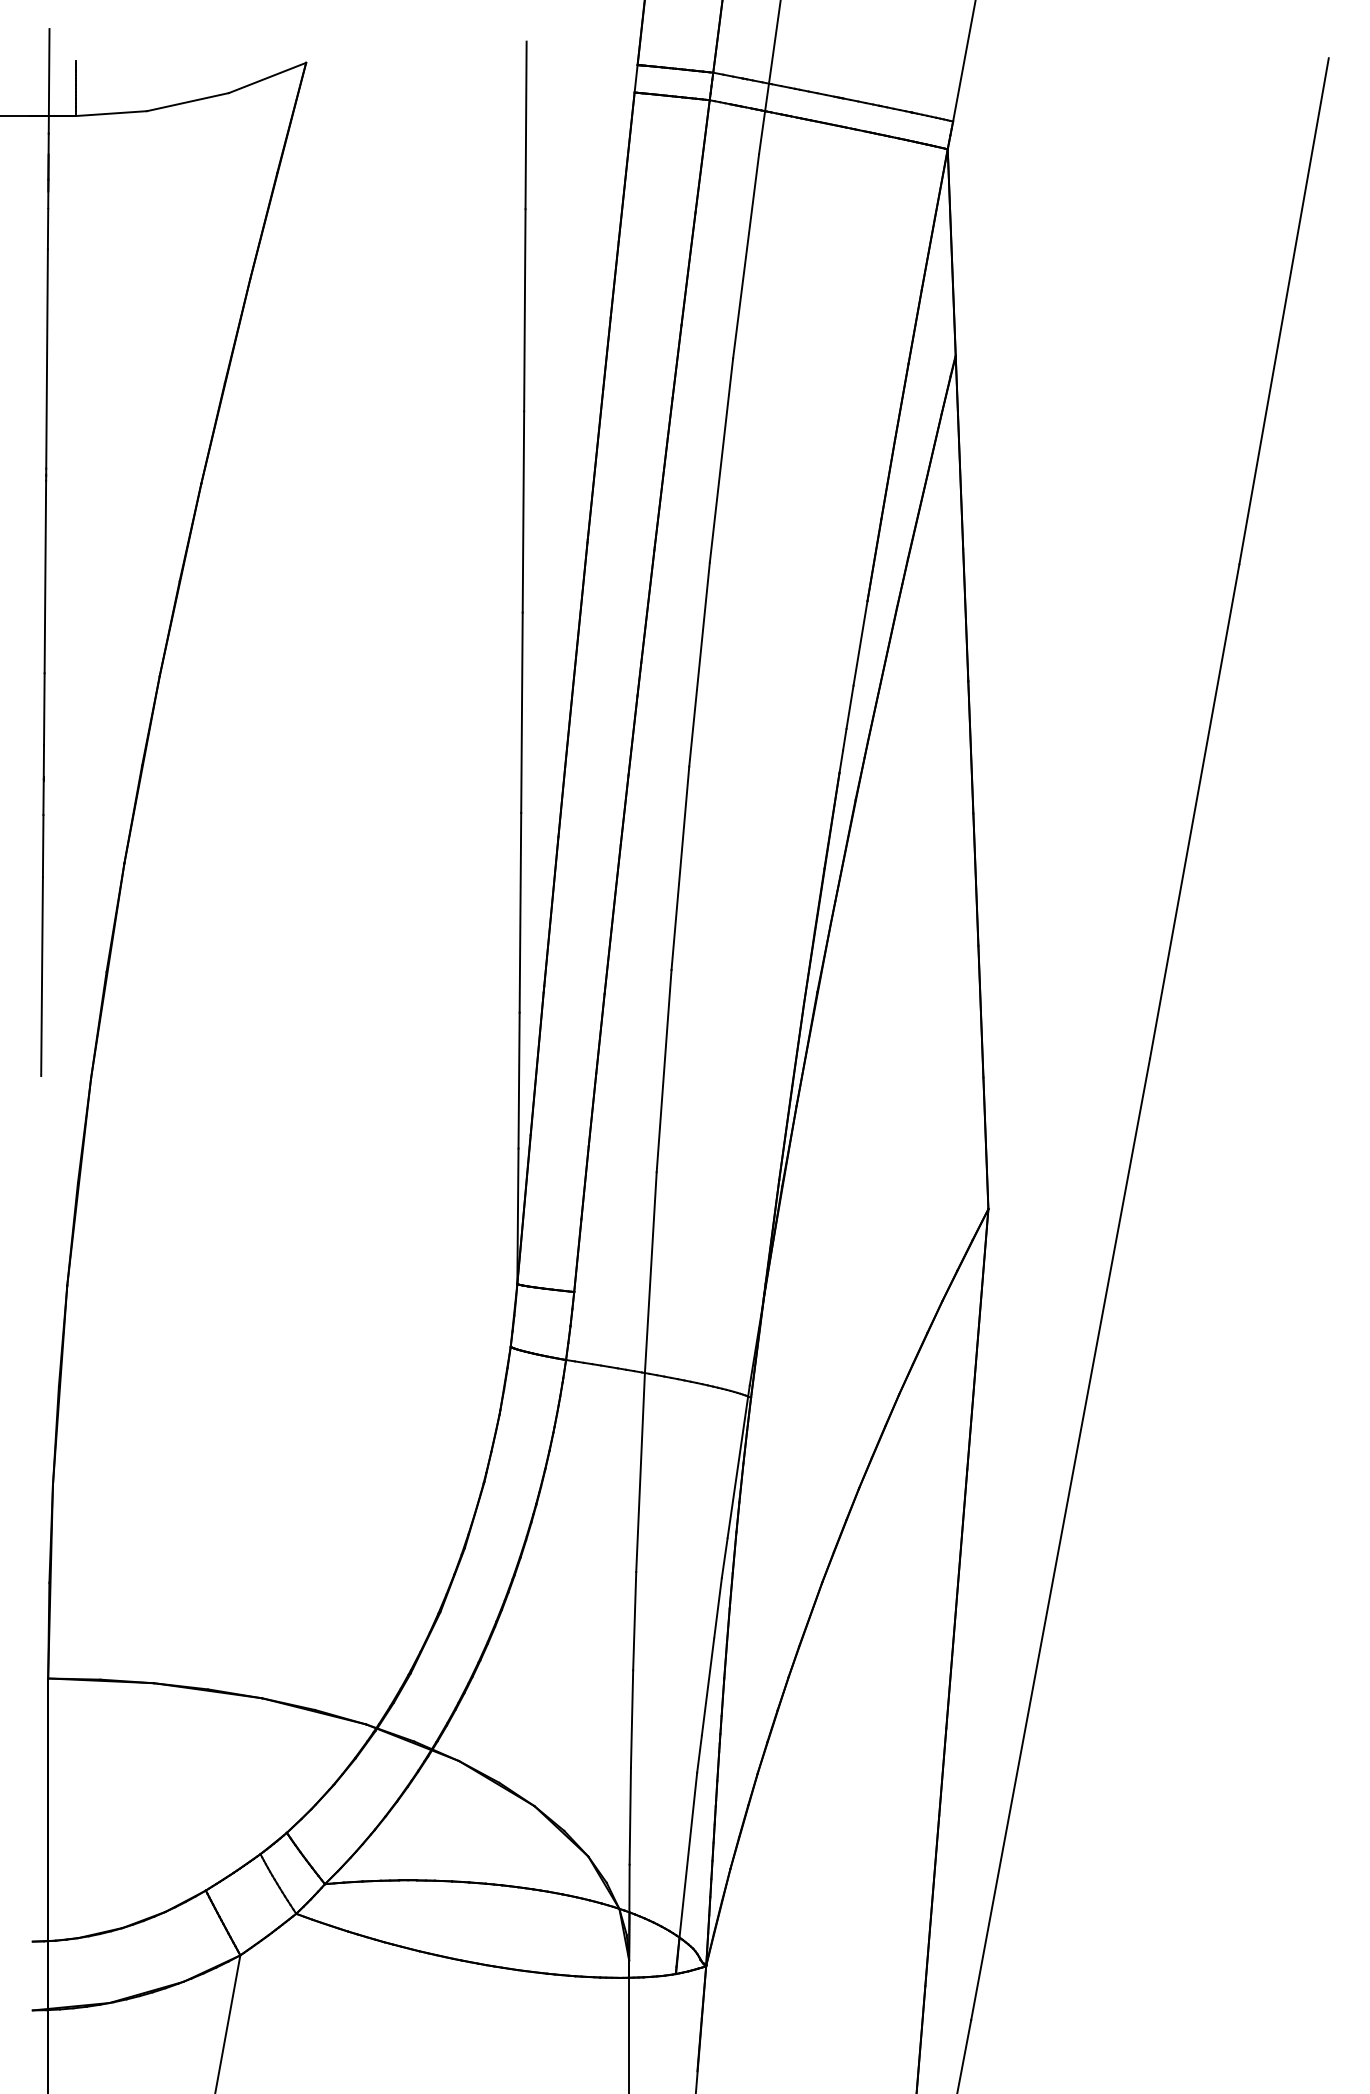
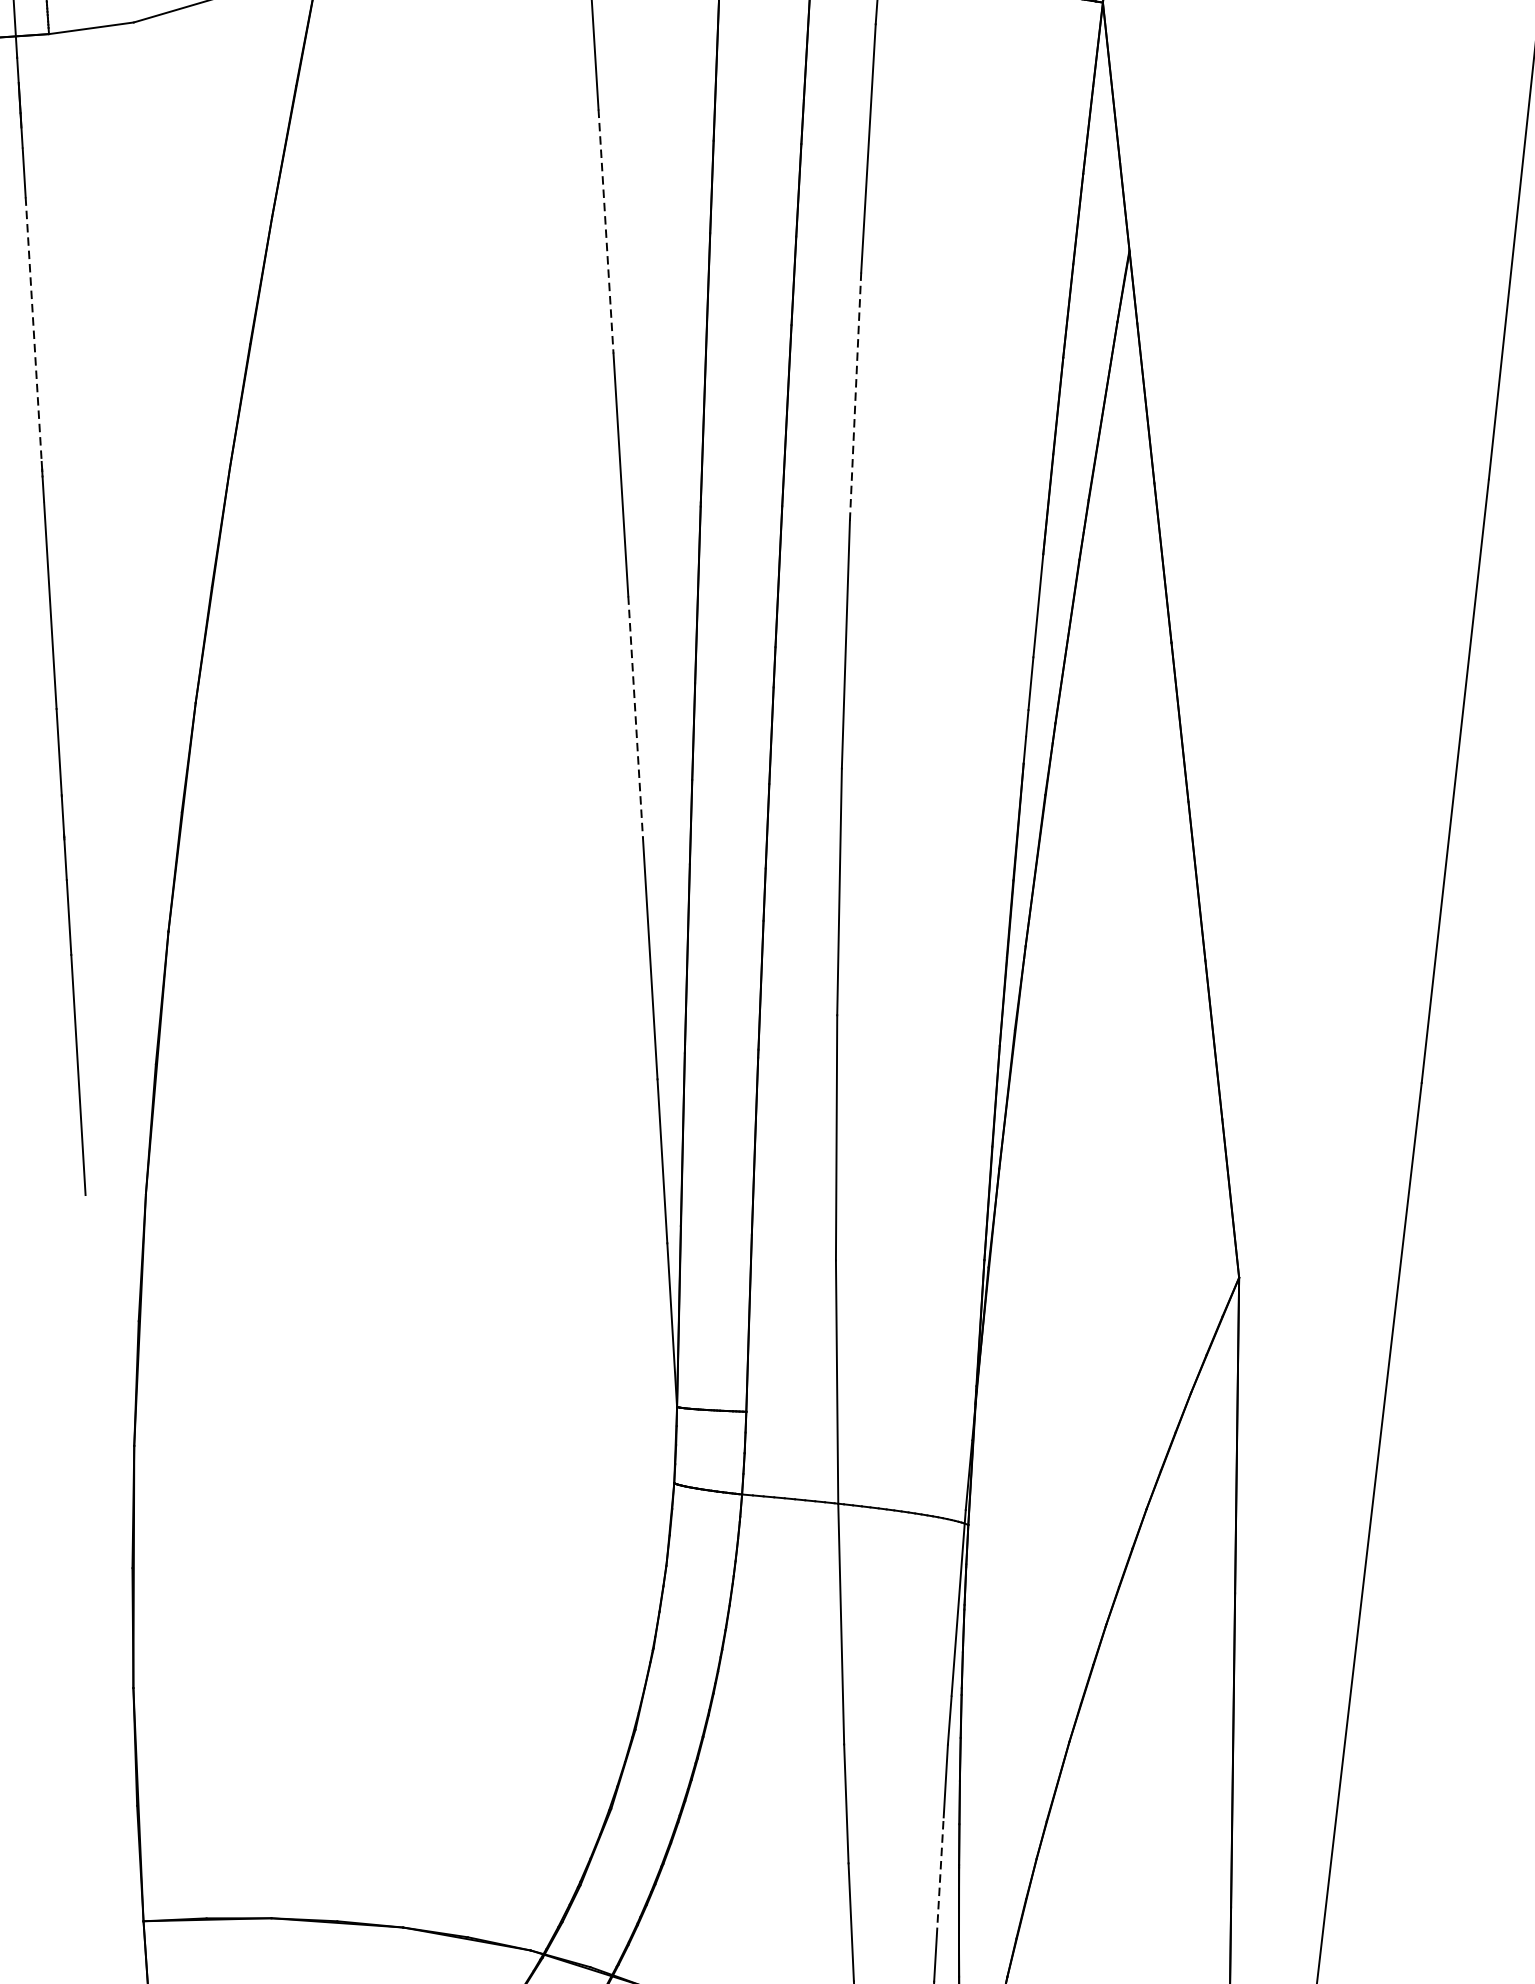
line: (524, 310) -> (605, 231), solid -> dashed
line: (47, 359) -> (34, 330), solid -> dashed
line: (721, 460) -> (855, 396), solid -> dashed
line: (521, 713) -> (635, 718), solid -> dashed
line: (708, 1687) -> (940, 1877), solid -> dashed

